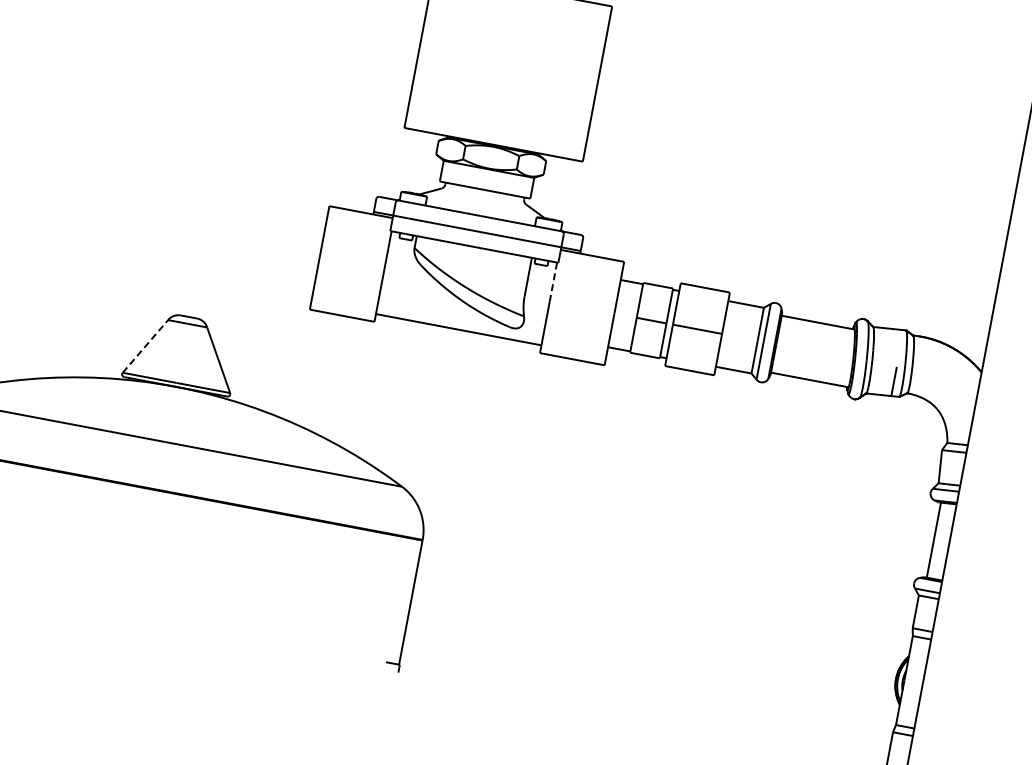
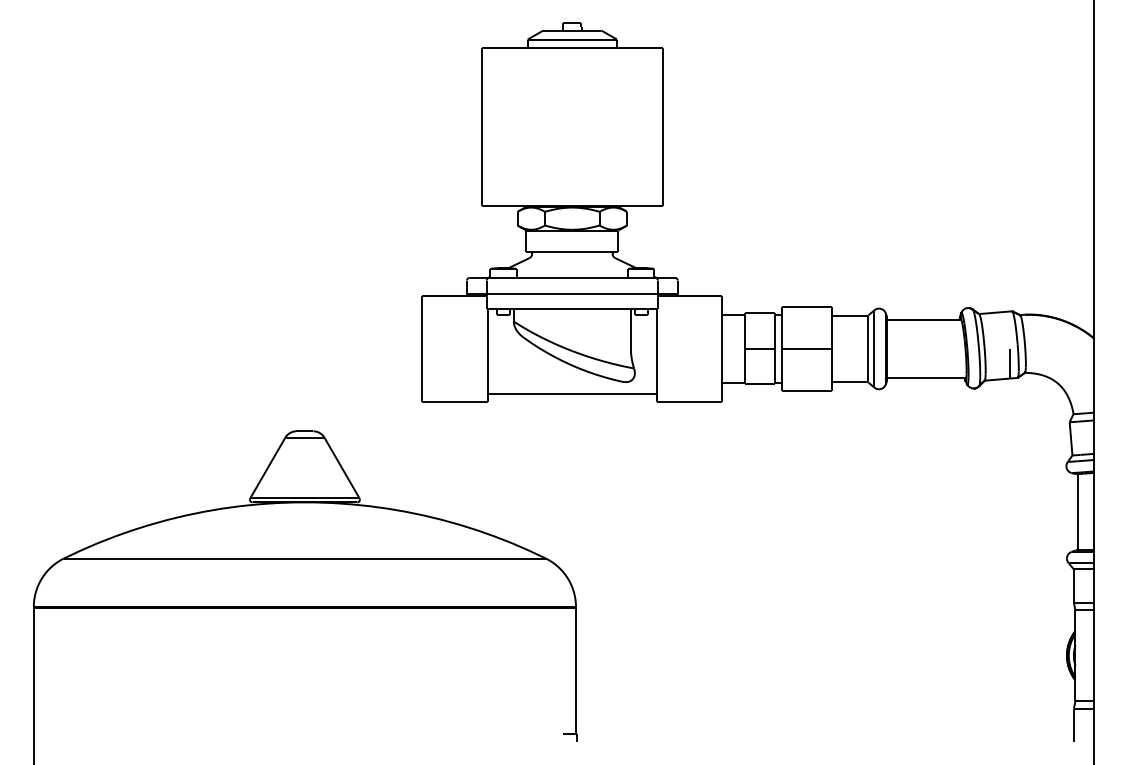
line: (553, 282) -> (656, 329), dashed -> solid
line: (145, 346) -> (267, 468), dashed -> solid

